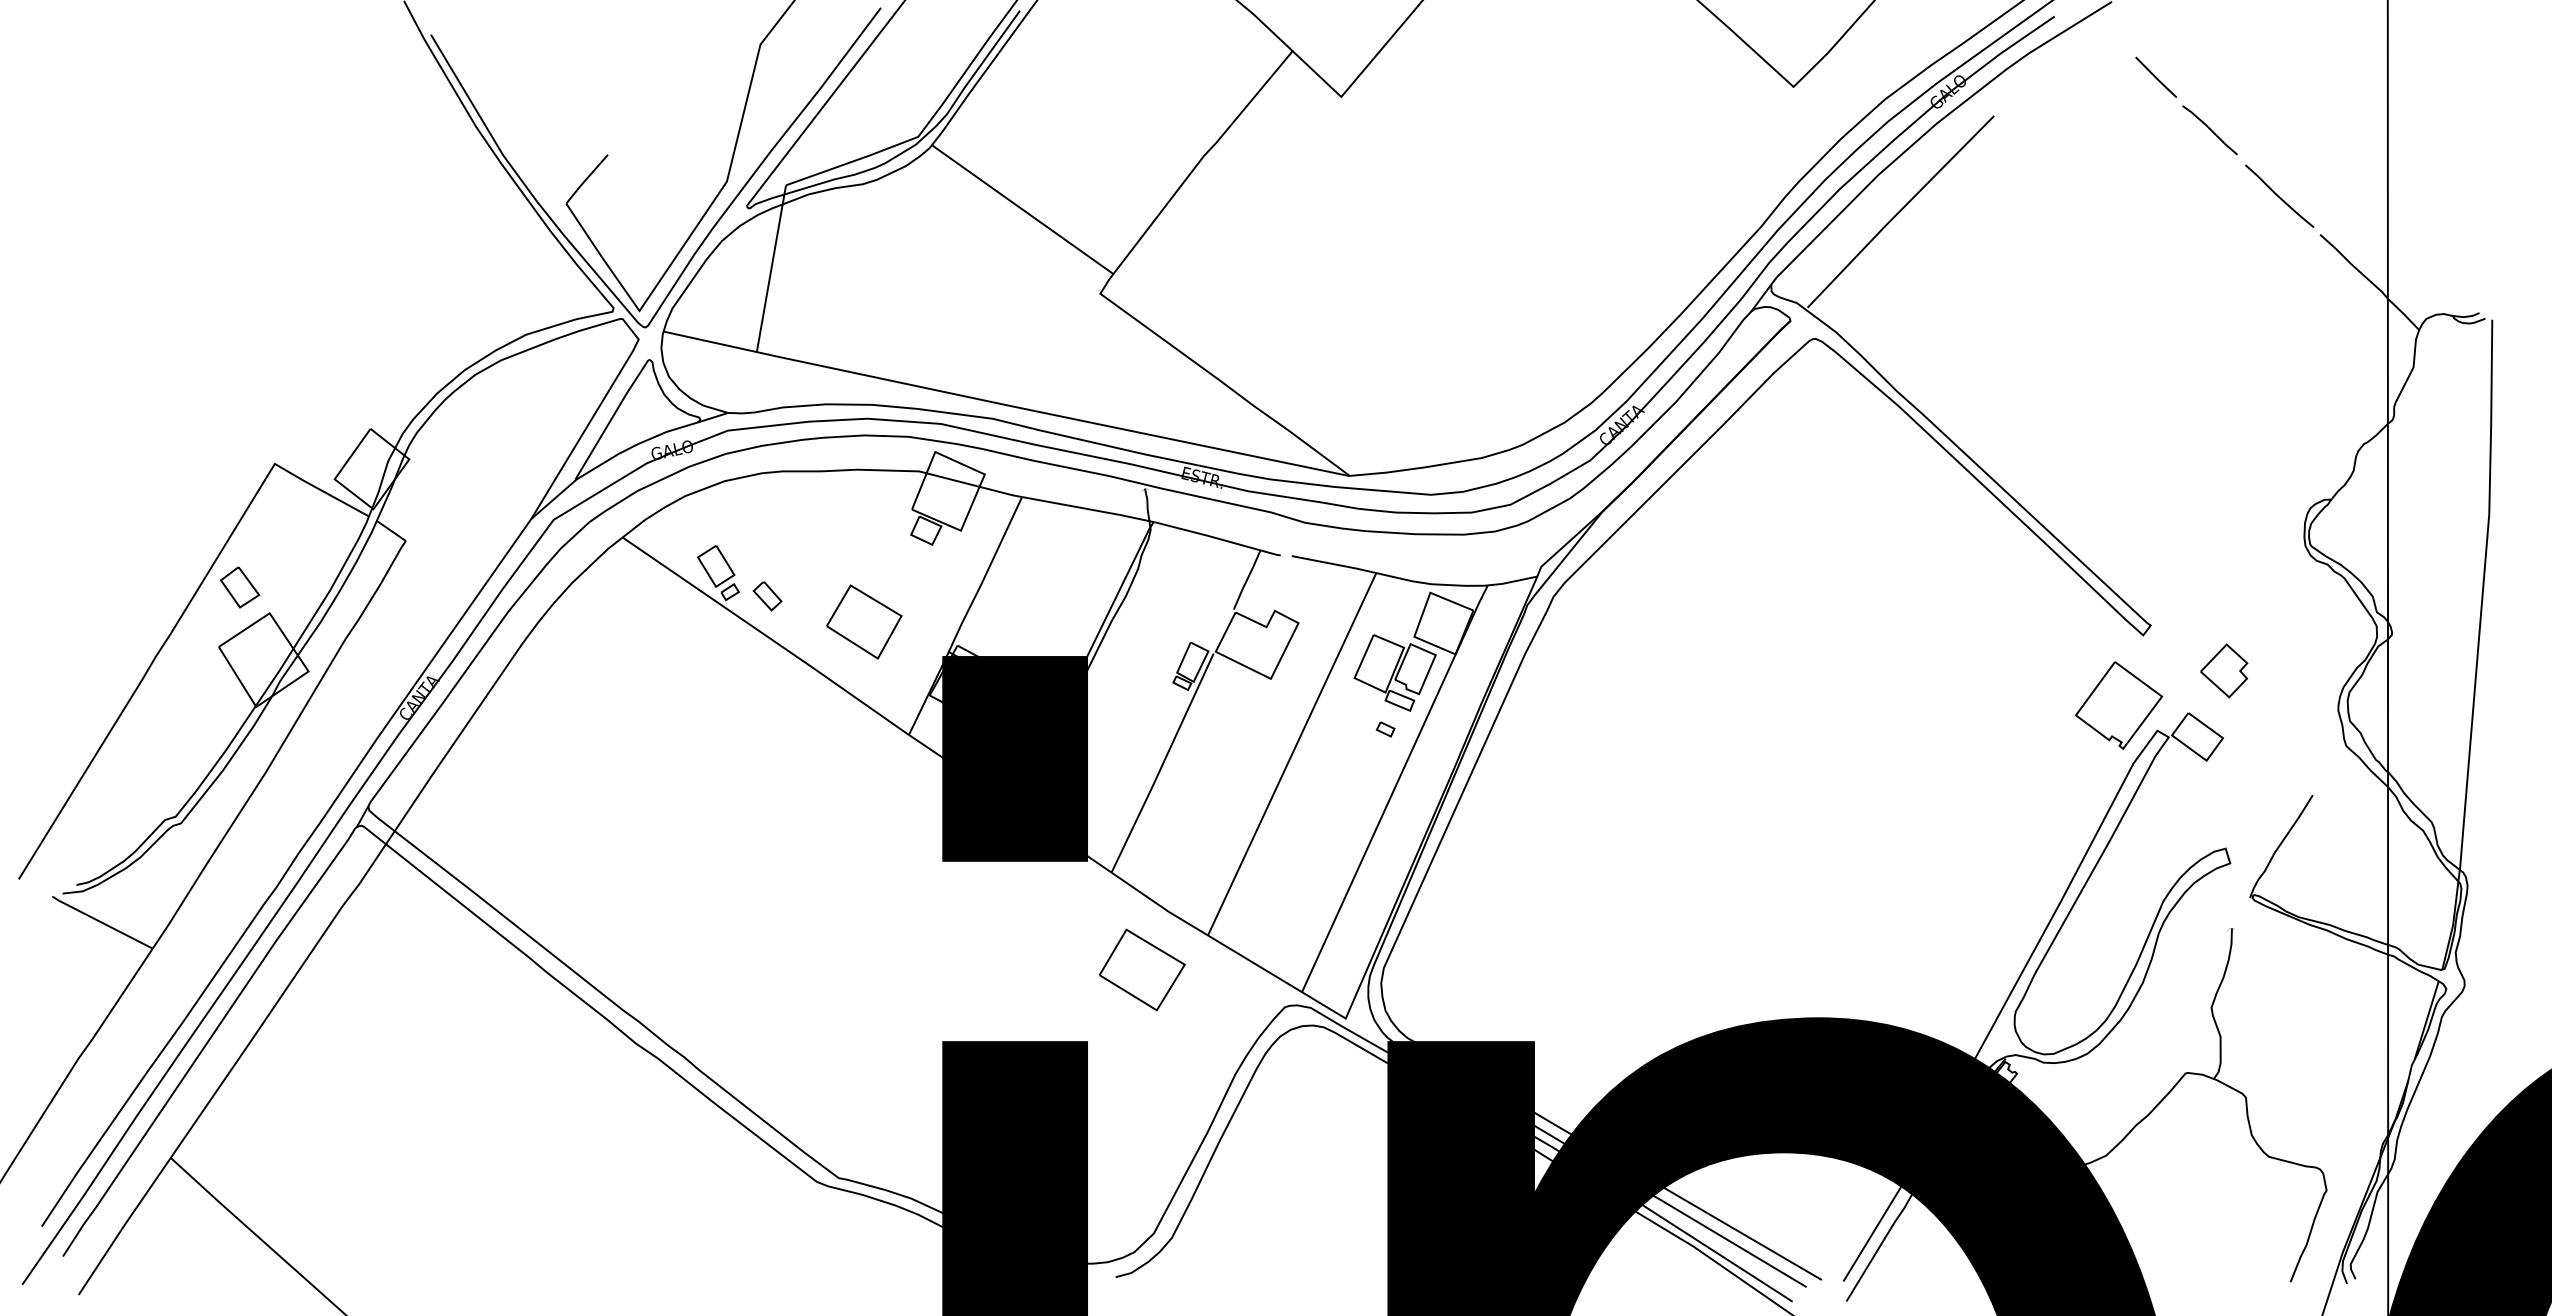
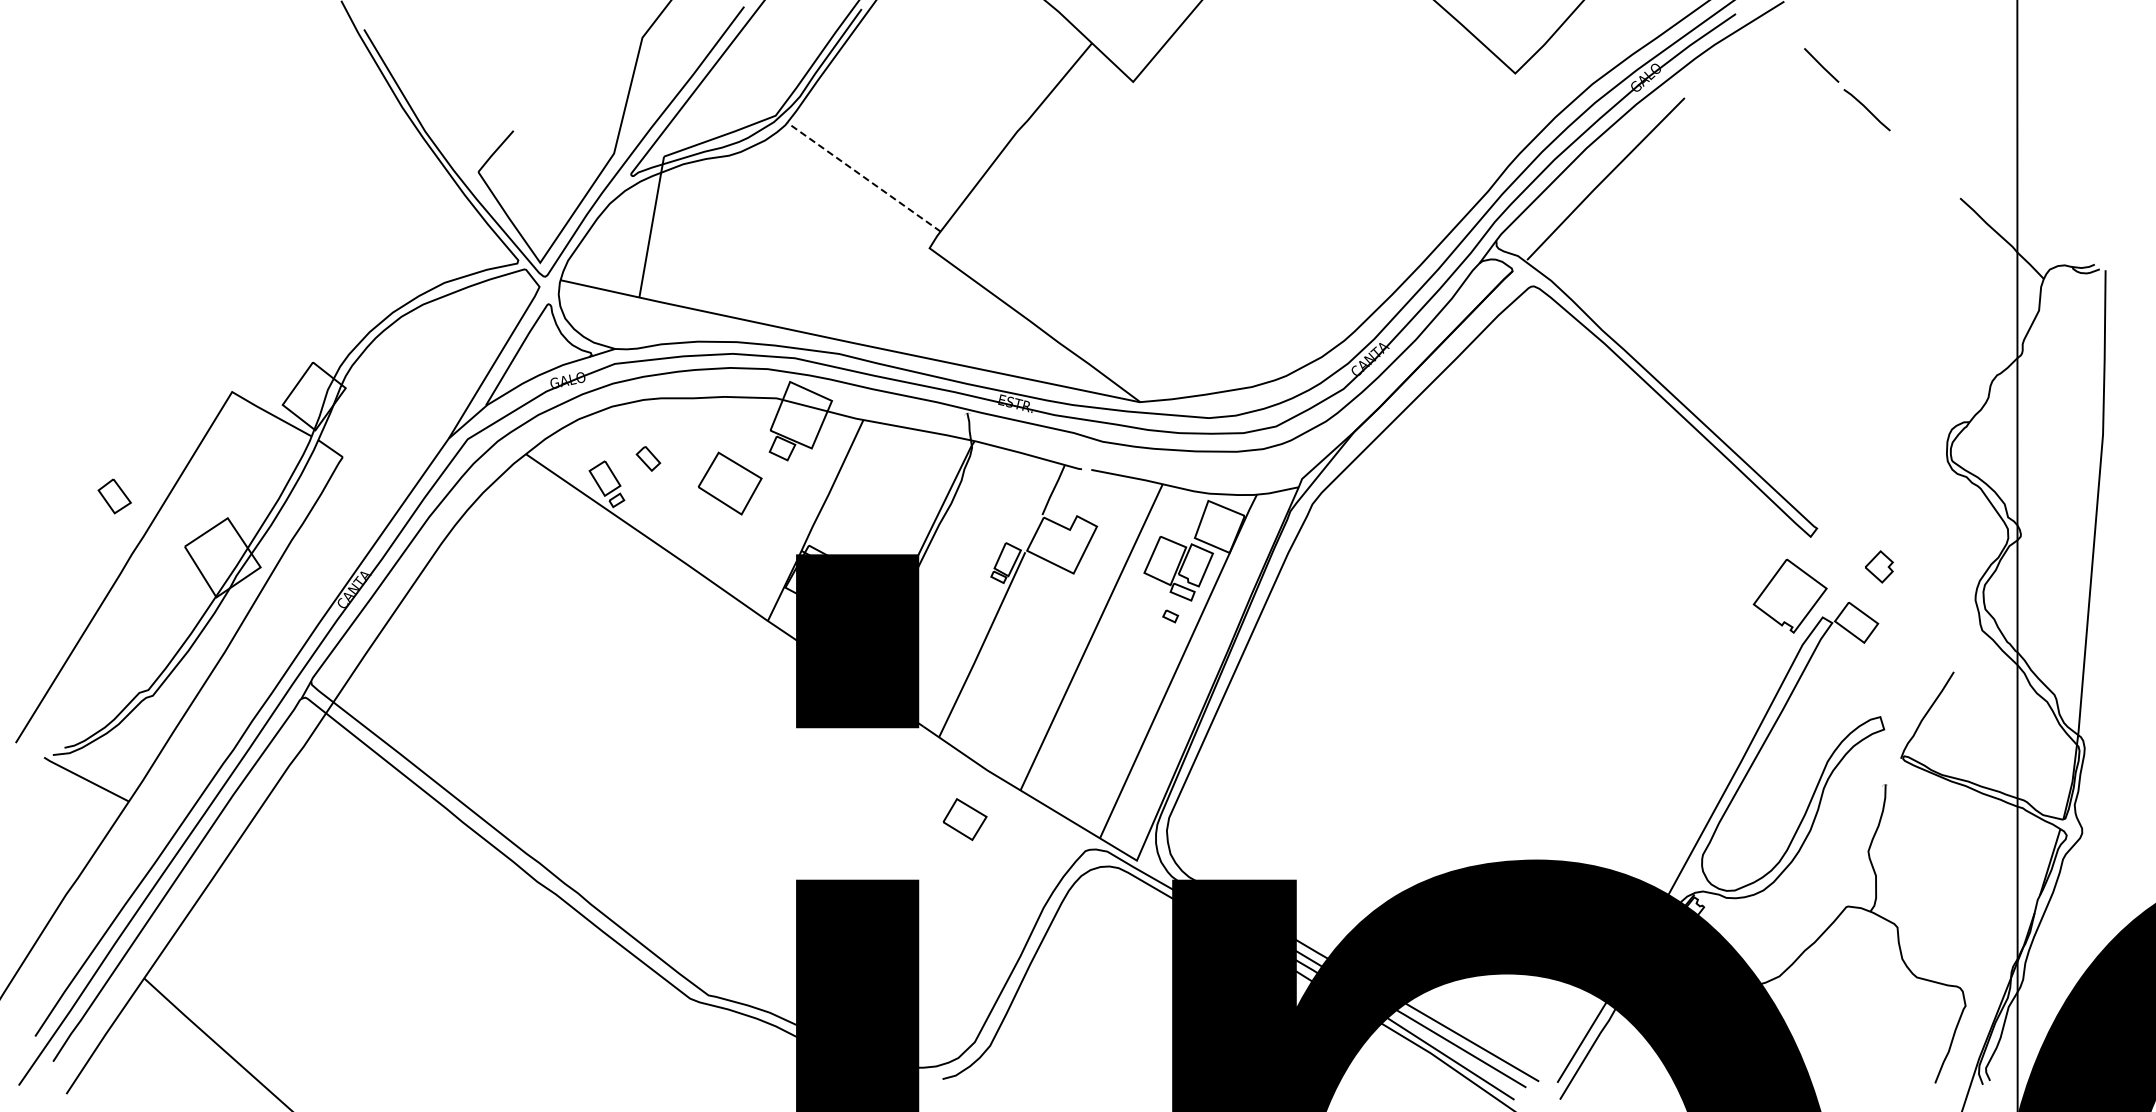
line: (2279, 195) -> (1925, 165), removed
line: (1023, 210) -> (864, 177), solid -> dashed
part: (239, 587) -> (114, 496), moved
part: (767, 595) -> (648, 458), moved
part: (863, 621) -> (729, 483), moved
part: (2224, 670) -> (1879, 566), size x0.7
part: (1141, 969) -> (964, 819), size x0.6

